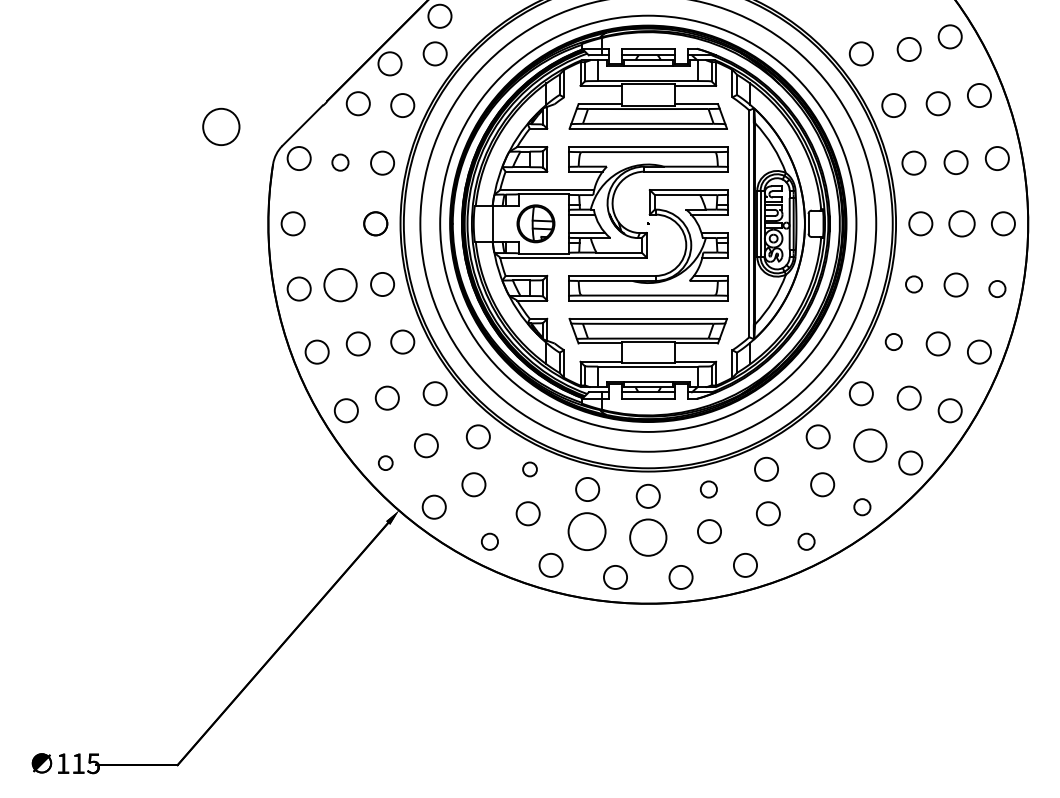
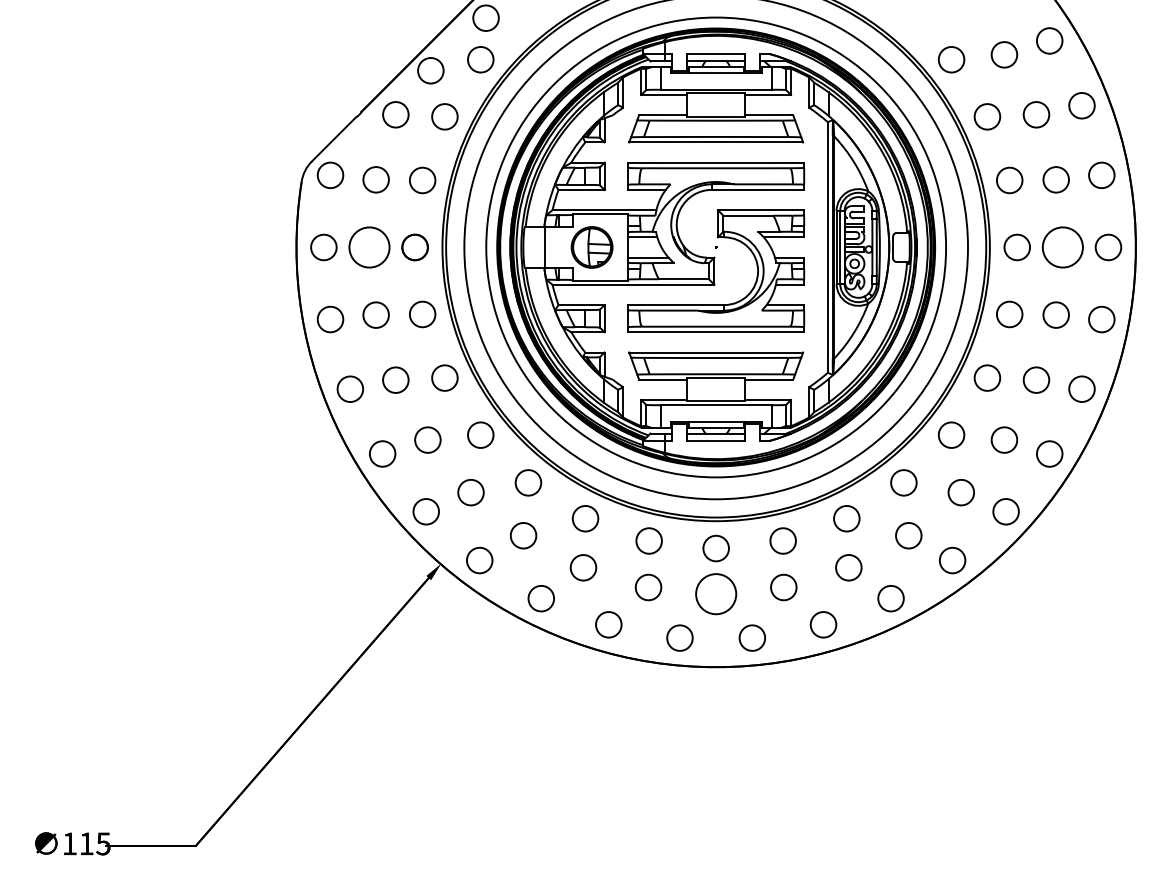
circle: (221, 126) -> (369, 247), moved
circle: (339, 162) -> (375, 179), size x1.43
circle: (961, 223) -> (1062, 247), size x1.43
circle: (339, 284) -> (375, 314), size x0.71
circle: (913, 284) -> (1009, 314), size x1.43
circle: (997, 289) -> (1101, 319), size x1.43
circle: (893, 341) -> (987, 377), size x1.43
circle: (869, 445) -> (960, 492), size x0.71
circle: (385, 462) -> (425, 511), size x1.67
circle: (530, 469) -> (585, 518), size x1.67
circle: (708, 489) -> (782, 540), size x1.43
circle: (862, 507) -> (952, 560), size x1.43
circle: (587, 531) -> (648, 587), size x0.62
circle: (489, 541) -> (540, 598), size x1.43
circle: (806, 541) -> (890, 598), size x1.43

